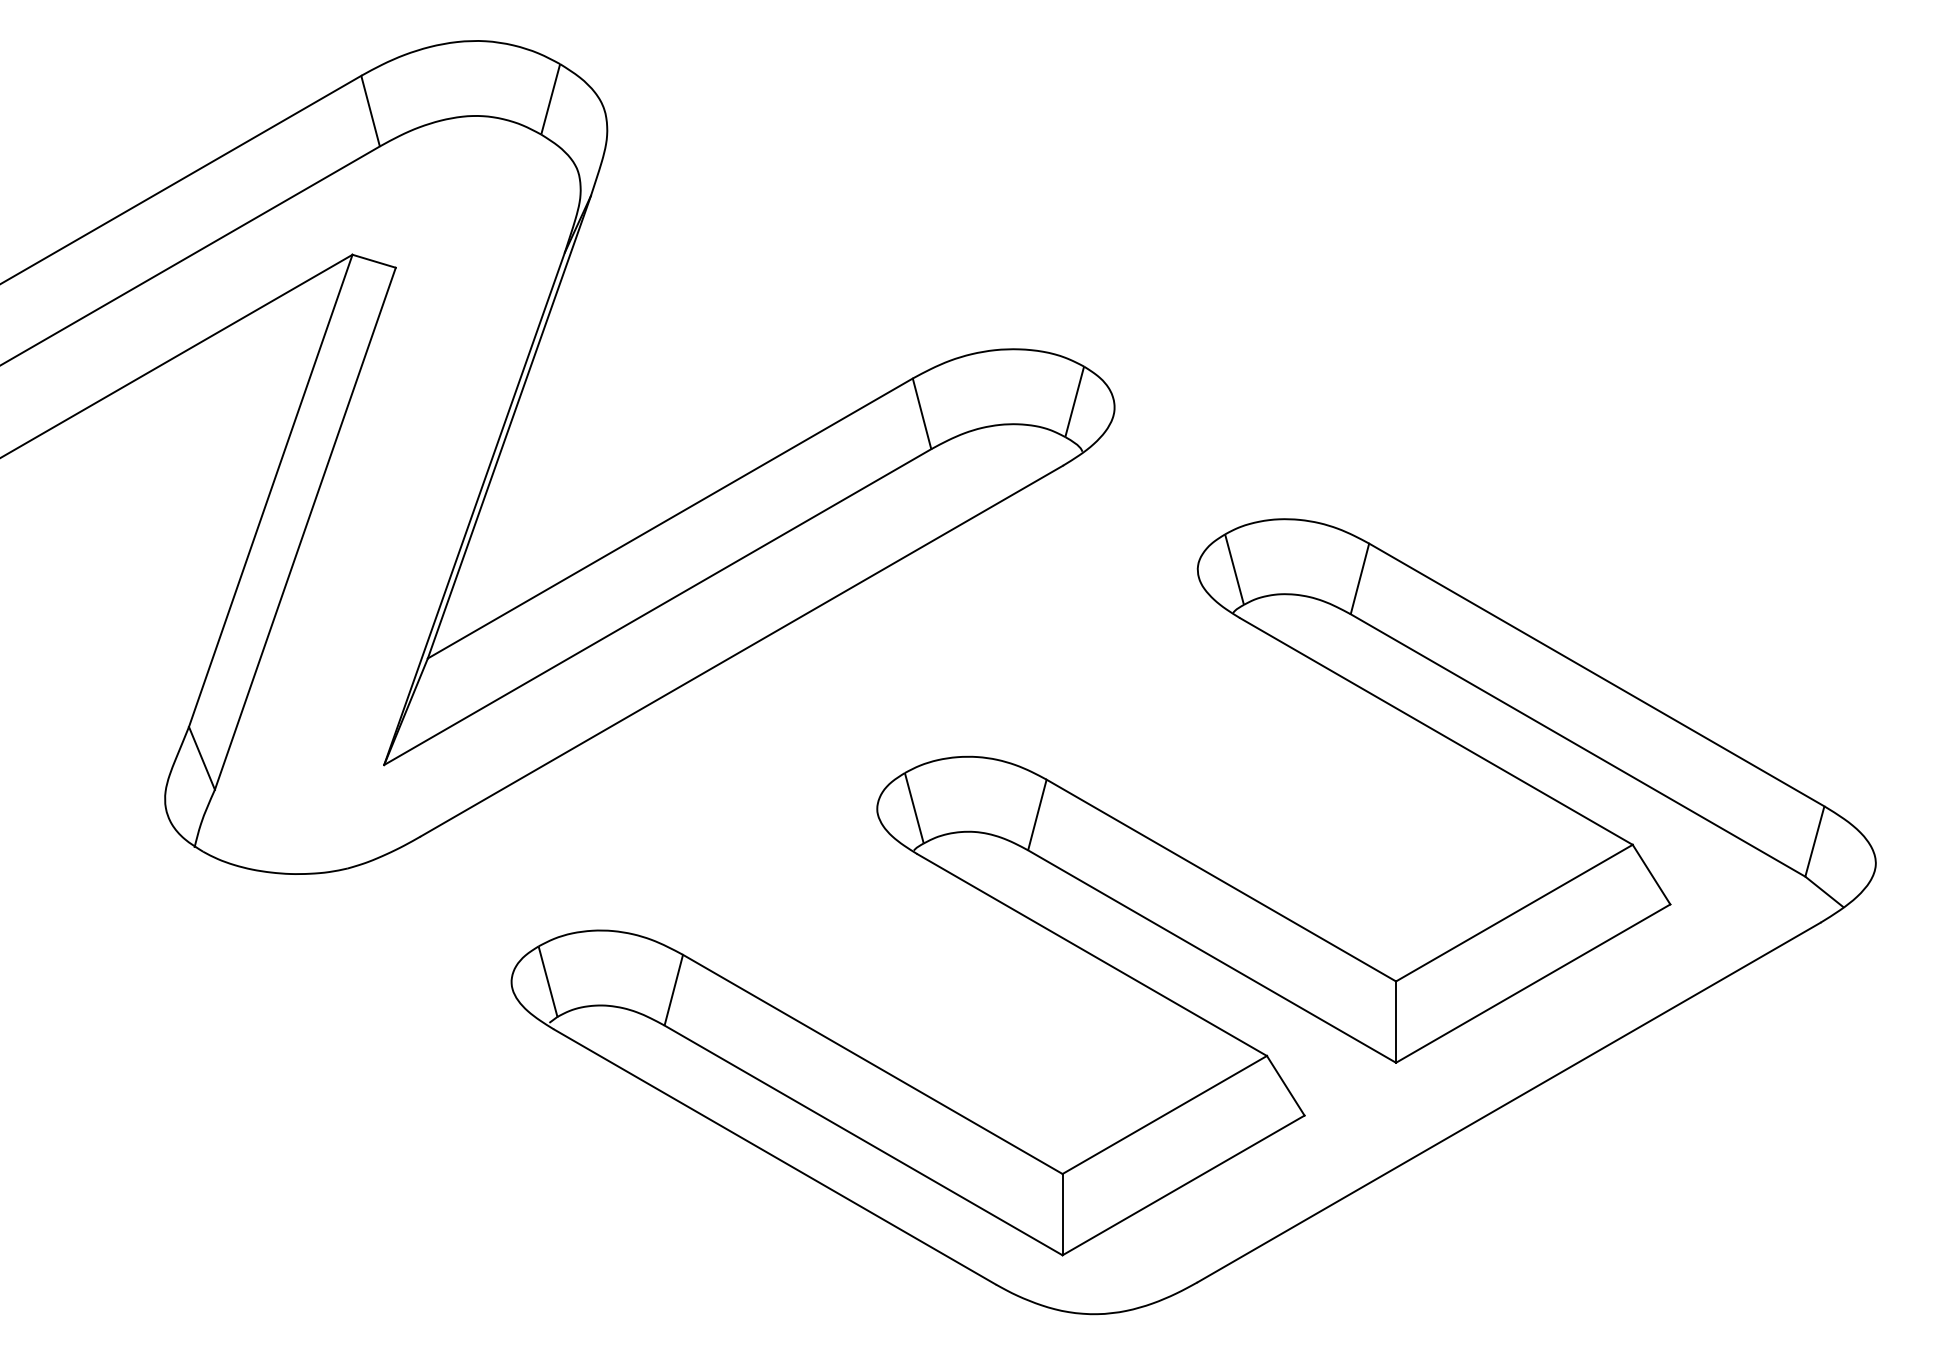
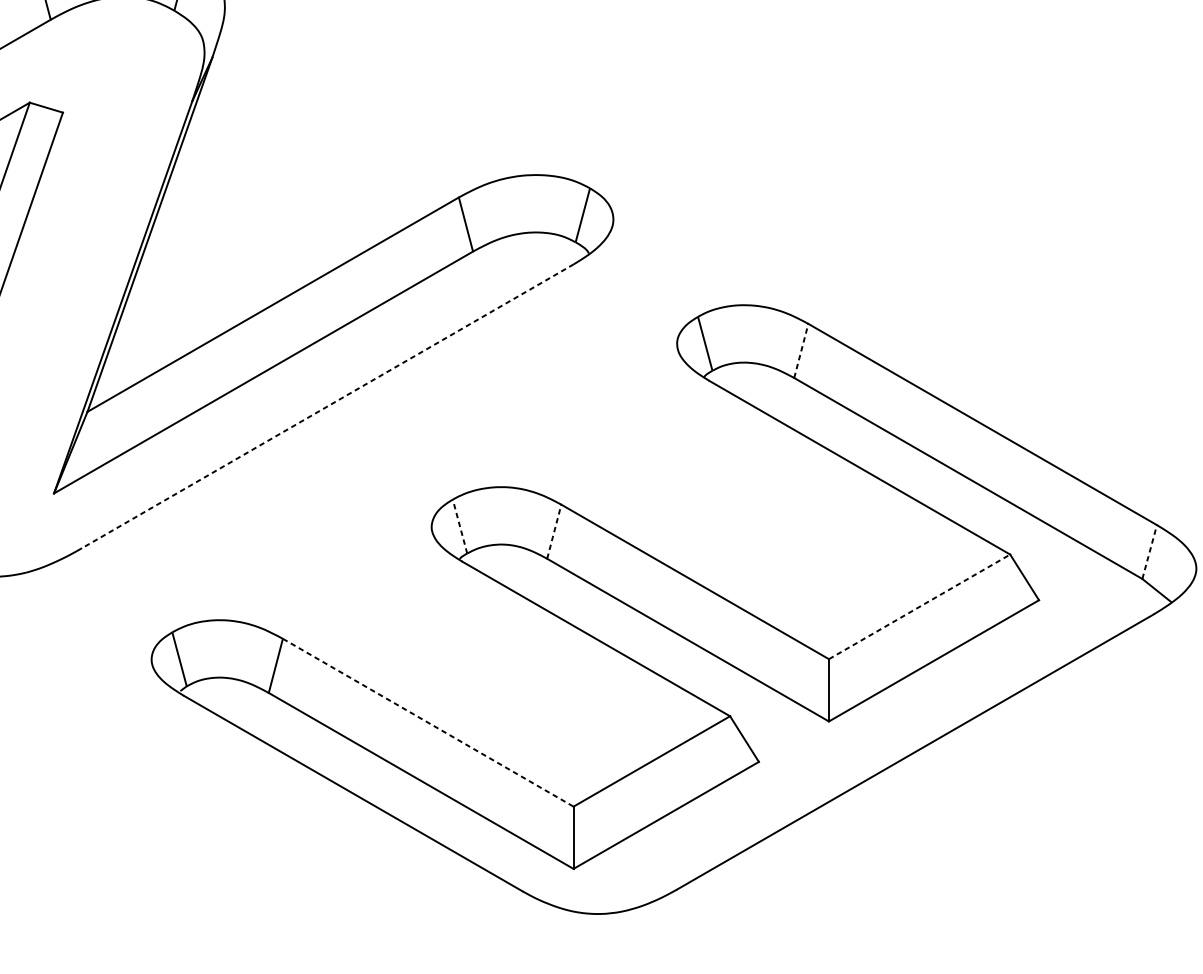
line: (1359, 578) -> (800, 350), solid -> dashed
line: (741, 651) -> (327, 406), solid -> dashed
line: (914, 807) -> (460, 525), solid -> dashed
line: (1037, 815) -> (554, 532), solid -> dashed
line: (1814, 841) -> (1149, 552), solid -> dashed
line: (1514, 913) -> (919, 607), solid -> dashed
line: (873, 1064) -> (428, 722), solid -> dashed

